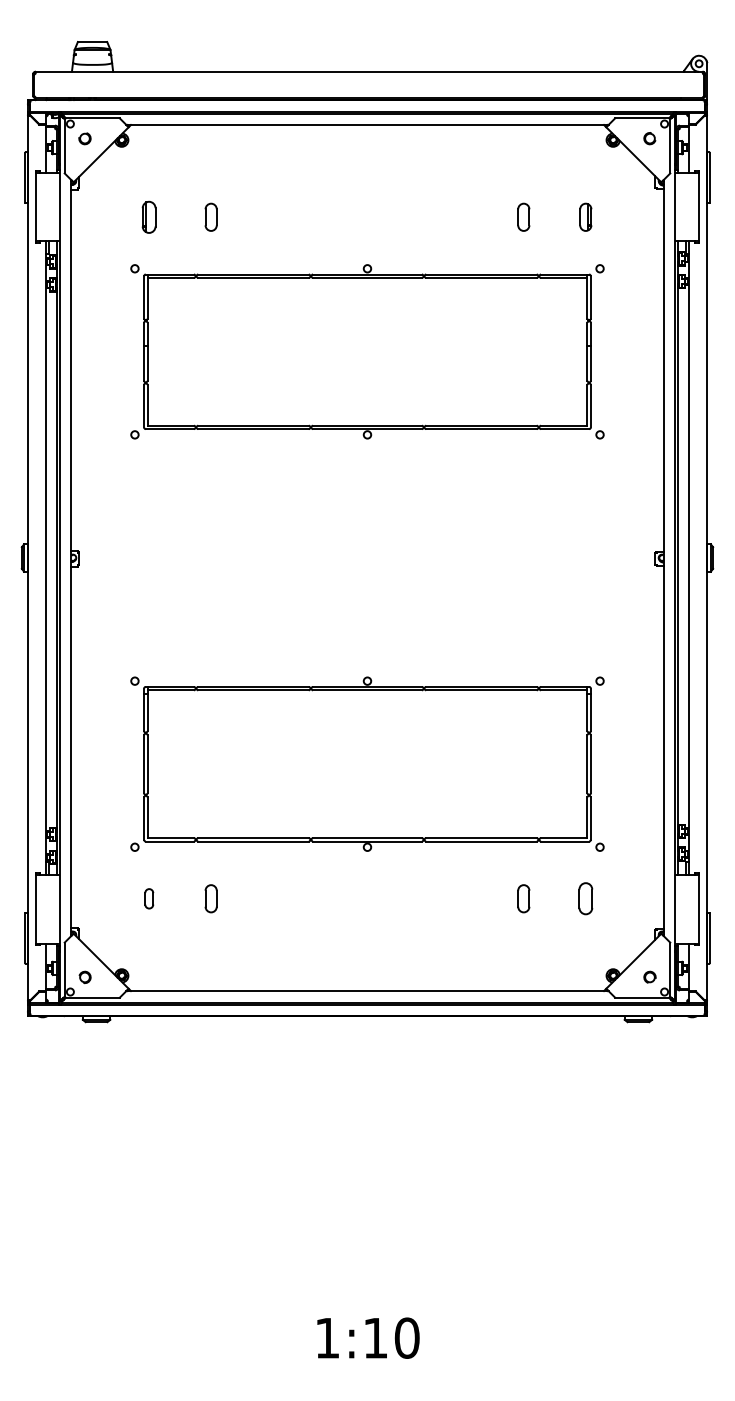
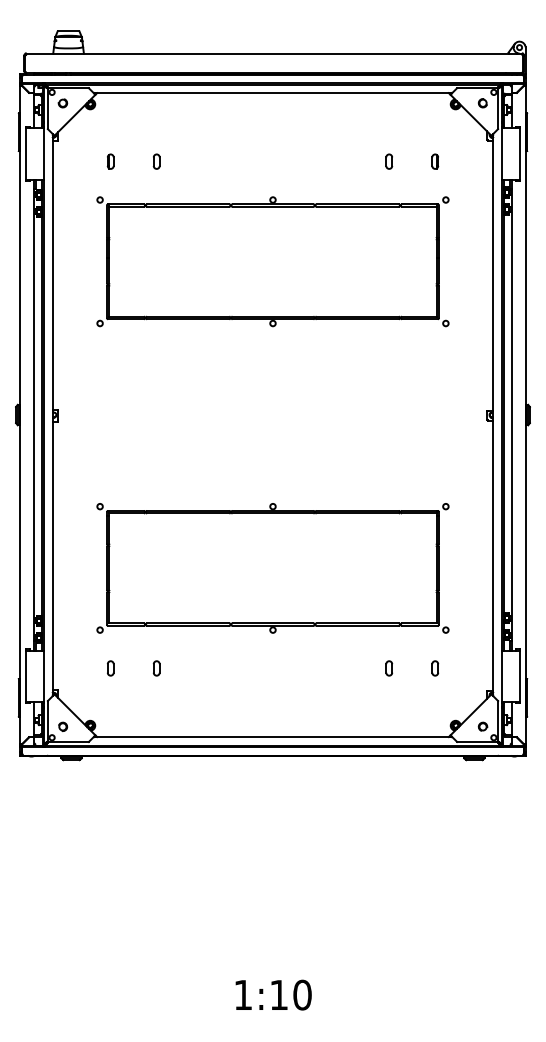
part: (149, 216) -> (110, 161), size x0.62
part: (210, 216) -> (156, 161), size x0.71
part: (523, 216) -> (388, 161), size x0.71
part: (585, 216) -> (435, 161), size x0.71
part: (210, 898) -> (156, 668), size x0.71
part: (523, 898) -> (388, 668), size x0.71
part: (585, 898) -> (435, 668), size x0.62

